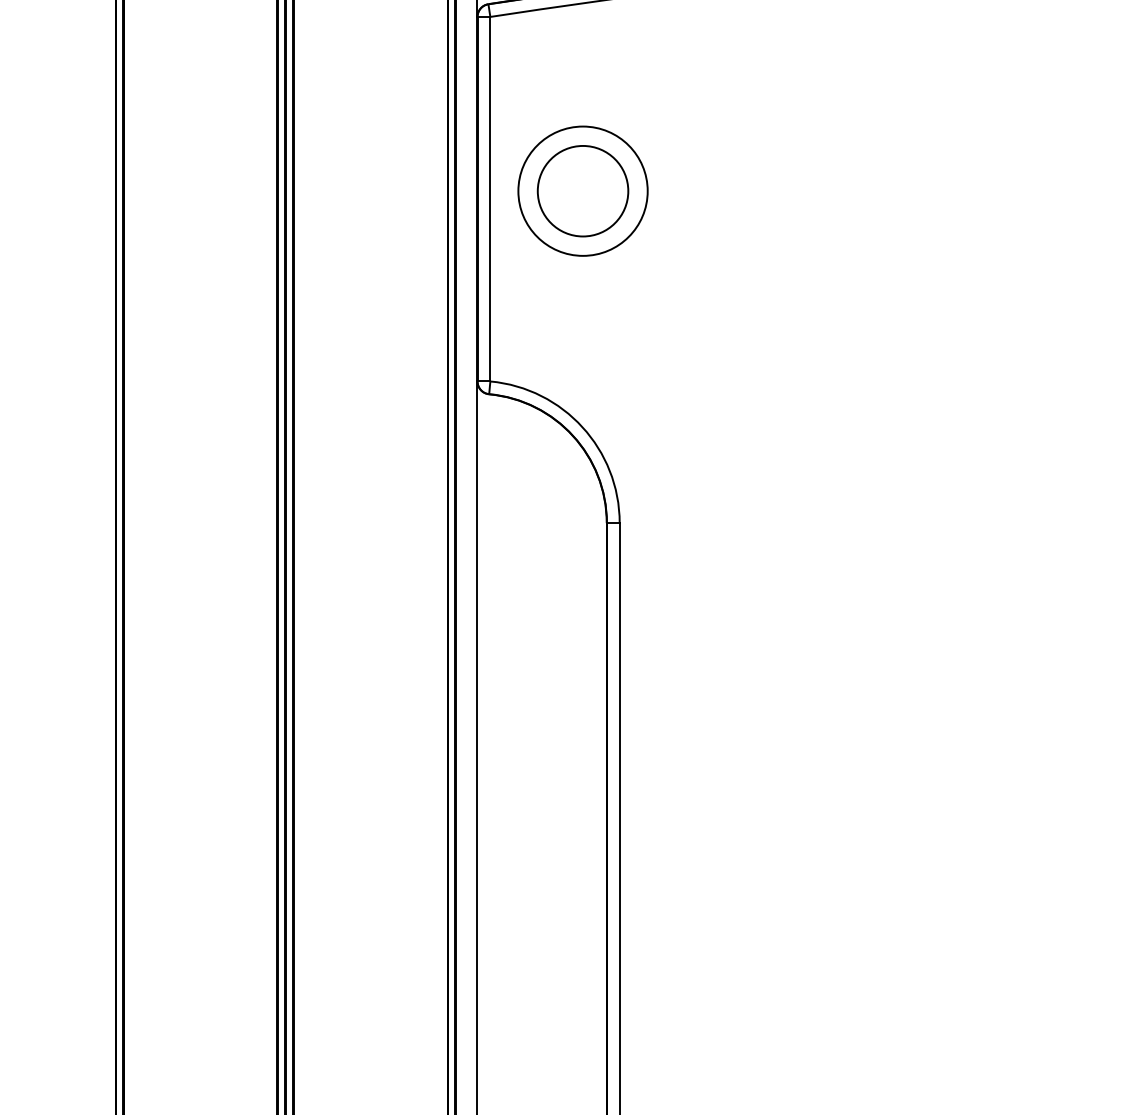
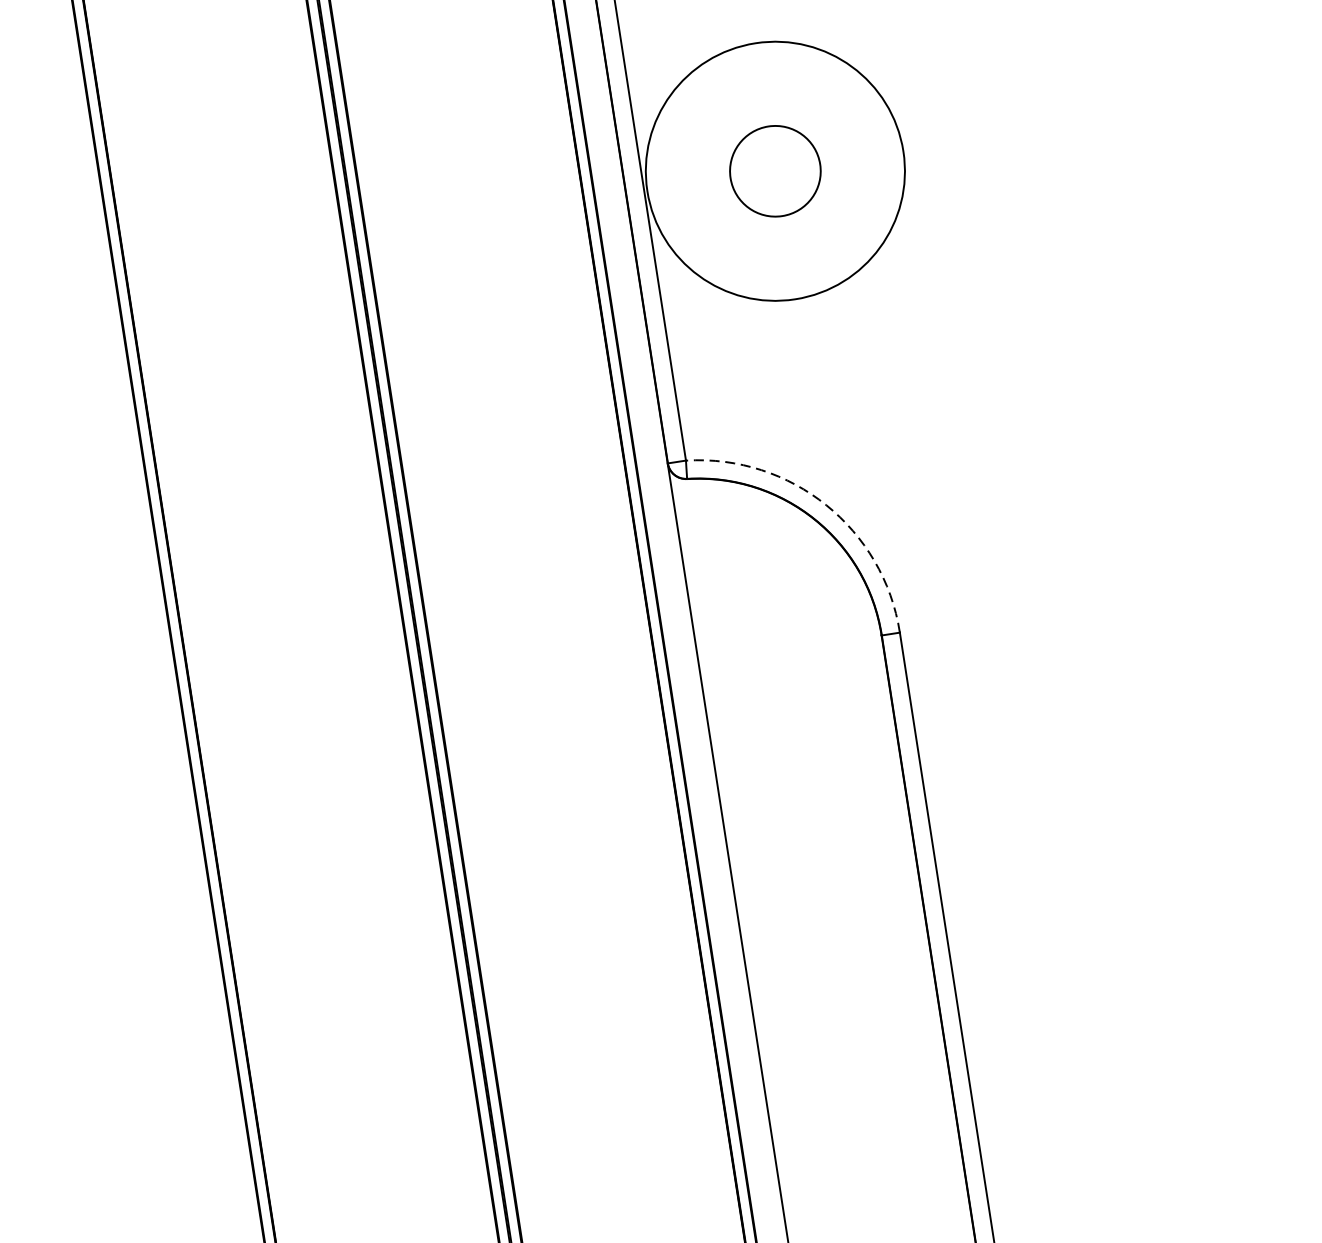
circle: (582, 190) -> (774, 170), size x0.7
circle: (582, 190) -> (774, 170), size x1.4
arc: (582, 427) -> (826, 505), solid -> dashed

